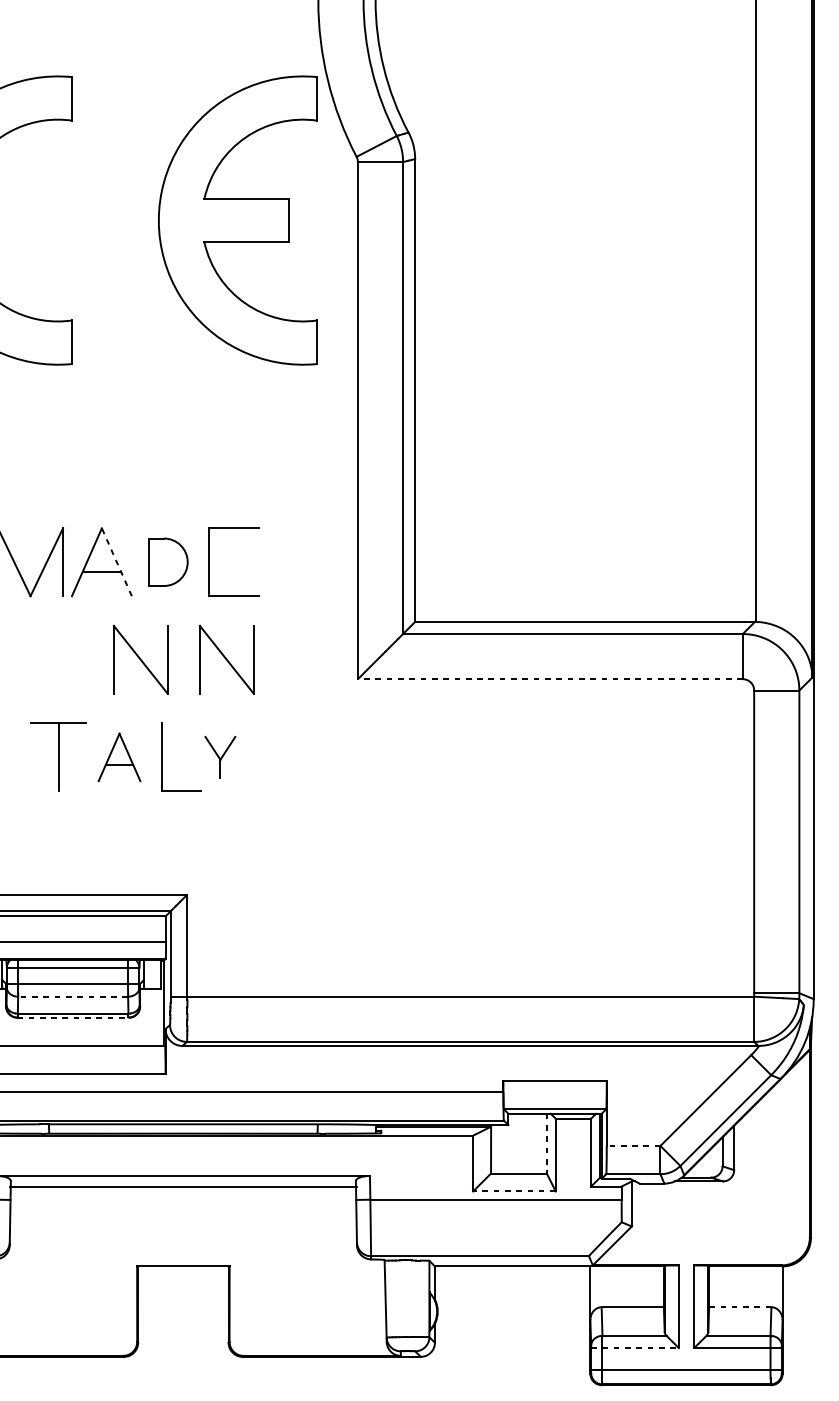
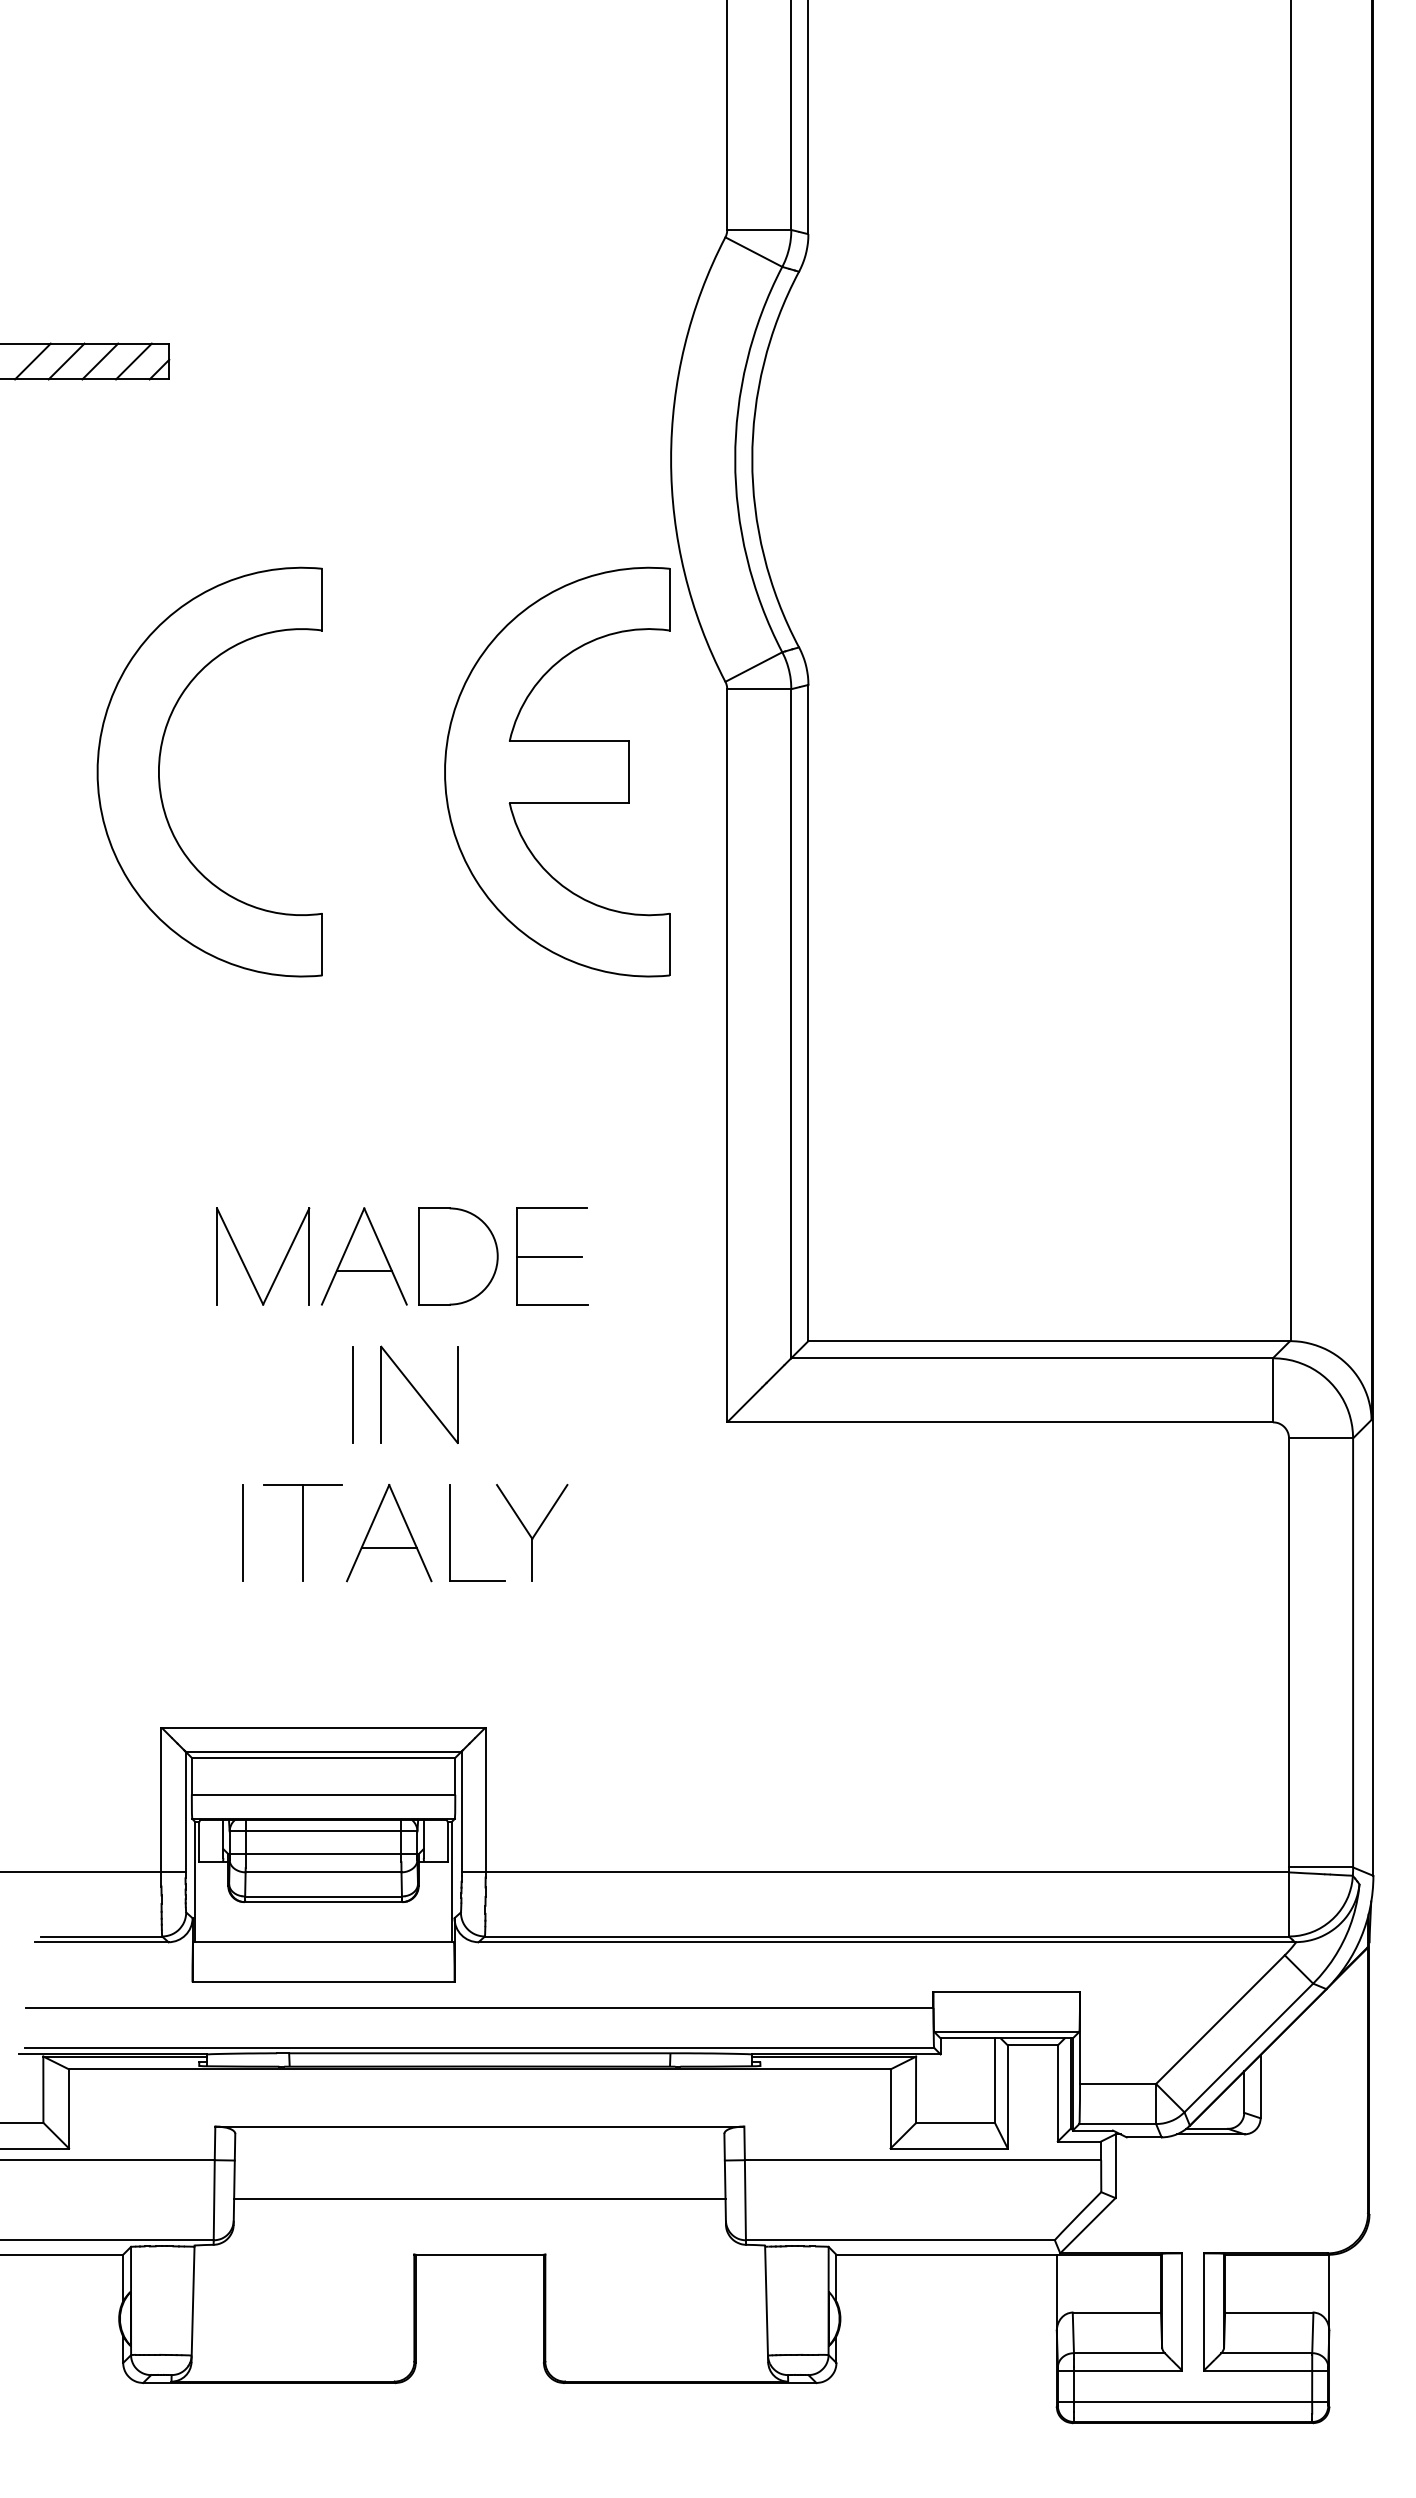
line: (116, 562) -> (385, 1256), dashed -> solid
part: (168, 562) -> (458, 1256), size x1.43
line: (232, 562) -> (549, 1256), added
line: (93, 659) -> (352, 1394), added
part: (226, 659) -> (541, 1394), removed
line: (550, 679) -> (1000, 1422), dashed -> solid
part: (220, 756) -> (532, 1532), size x1.67
line: (16, 757) -> (243, 1533), added
part: (119, 757) -> (389, 1533), size x1.43
line: (73, 996) -> (323, 1872), dashed -> solid
line: (73, 1017) -> (324, 1902), dashed -> solid
line: (547, 1144) -> (995, 2081), dashed -> solid
line: (633, 1145) -> (1117, 2083), dashed -> solid
line: (183, 1186) -> (479, 2198), moved
line: (514, 1191) -> (949, 2148), dashed -> solid
line: (739, 1307) -> (1268, 2312), dashed -> solid
line: (635, 1348) -> (1120, 2370), dashed -> solid

